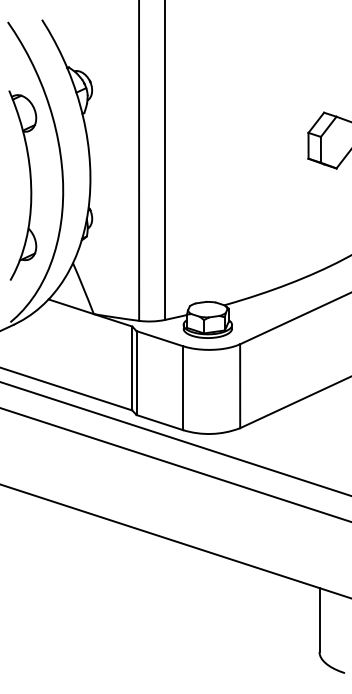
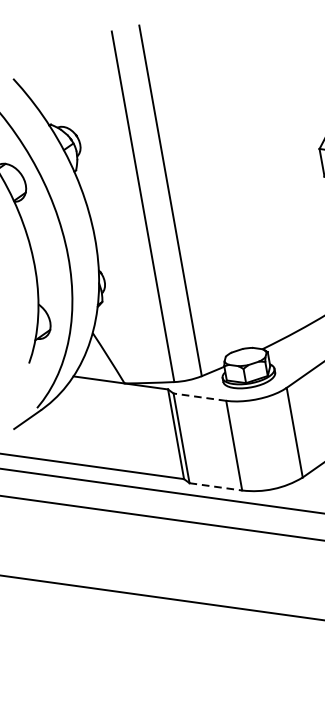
line: (159, 338) -> (199, 397), solid -> dashed
line: (160, 422) -> (216, 486), solid -> dashed

